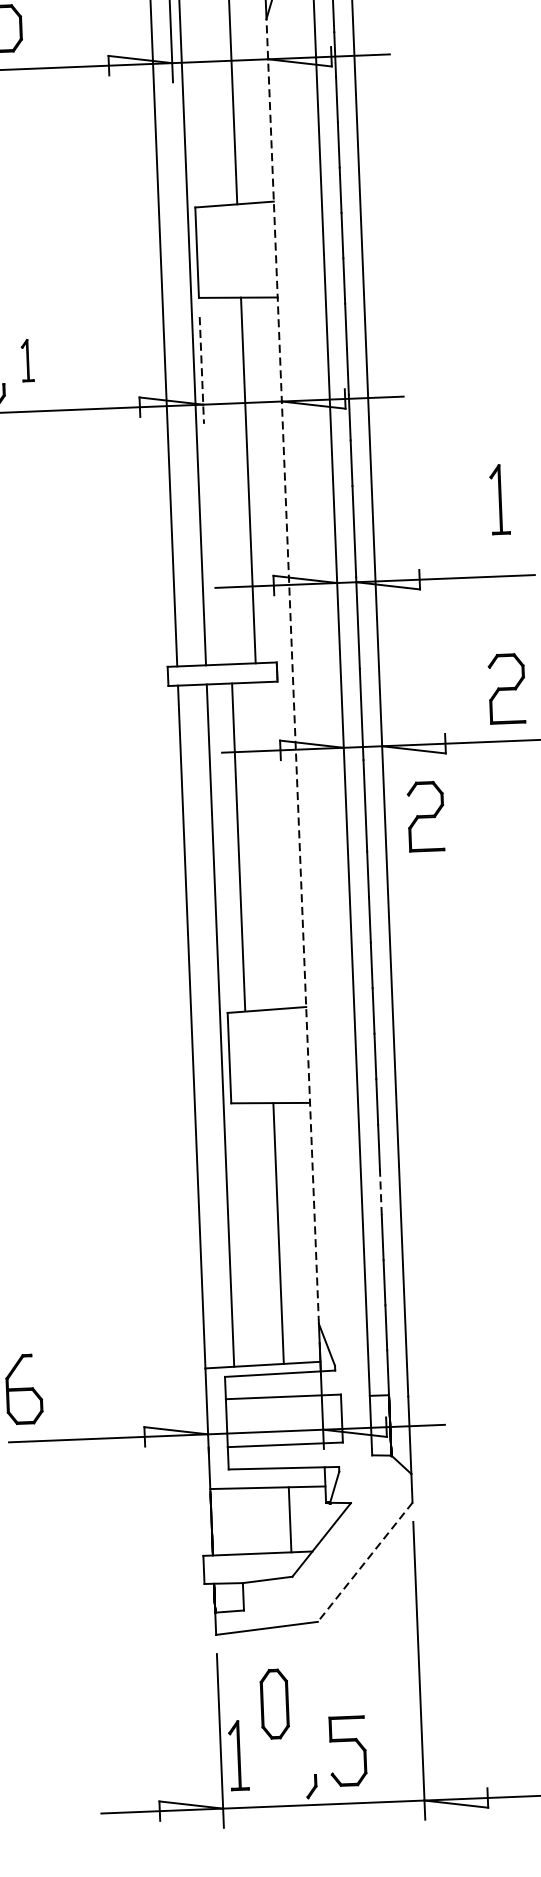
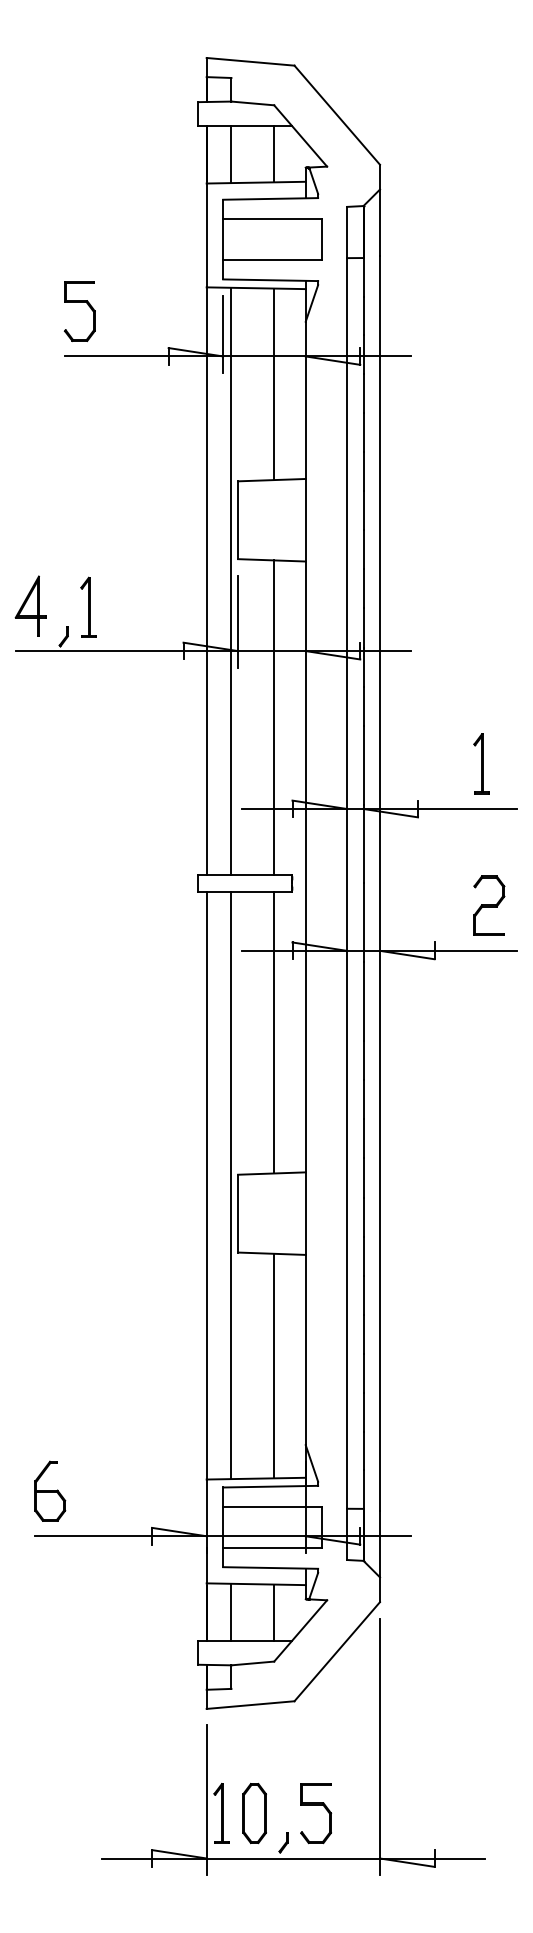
part: (27, 359) -> (88, 606), size x1.67
line: (202, 370) -> (238, 621), dashed -> solid
part: (499, 499) -> (481, 763), moved
line: (292, 671) -> (305, 883), dashed -> solid
part: (426, 816) -> (415, 1012), removed
line: (238, 846) -> (274, 1032), moved
line: (380, 1191) -> (363, 1333), dashed -> solid
line: (240, 1520) -> (231, 1611), added
line: (364, 1563) -> (336, 1652), dashed -> solid
part: (274, 1704) -> (254, 1813), moved

